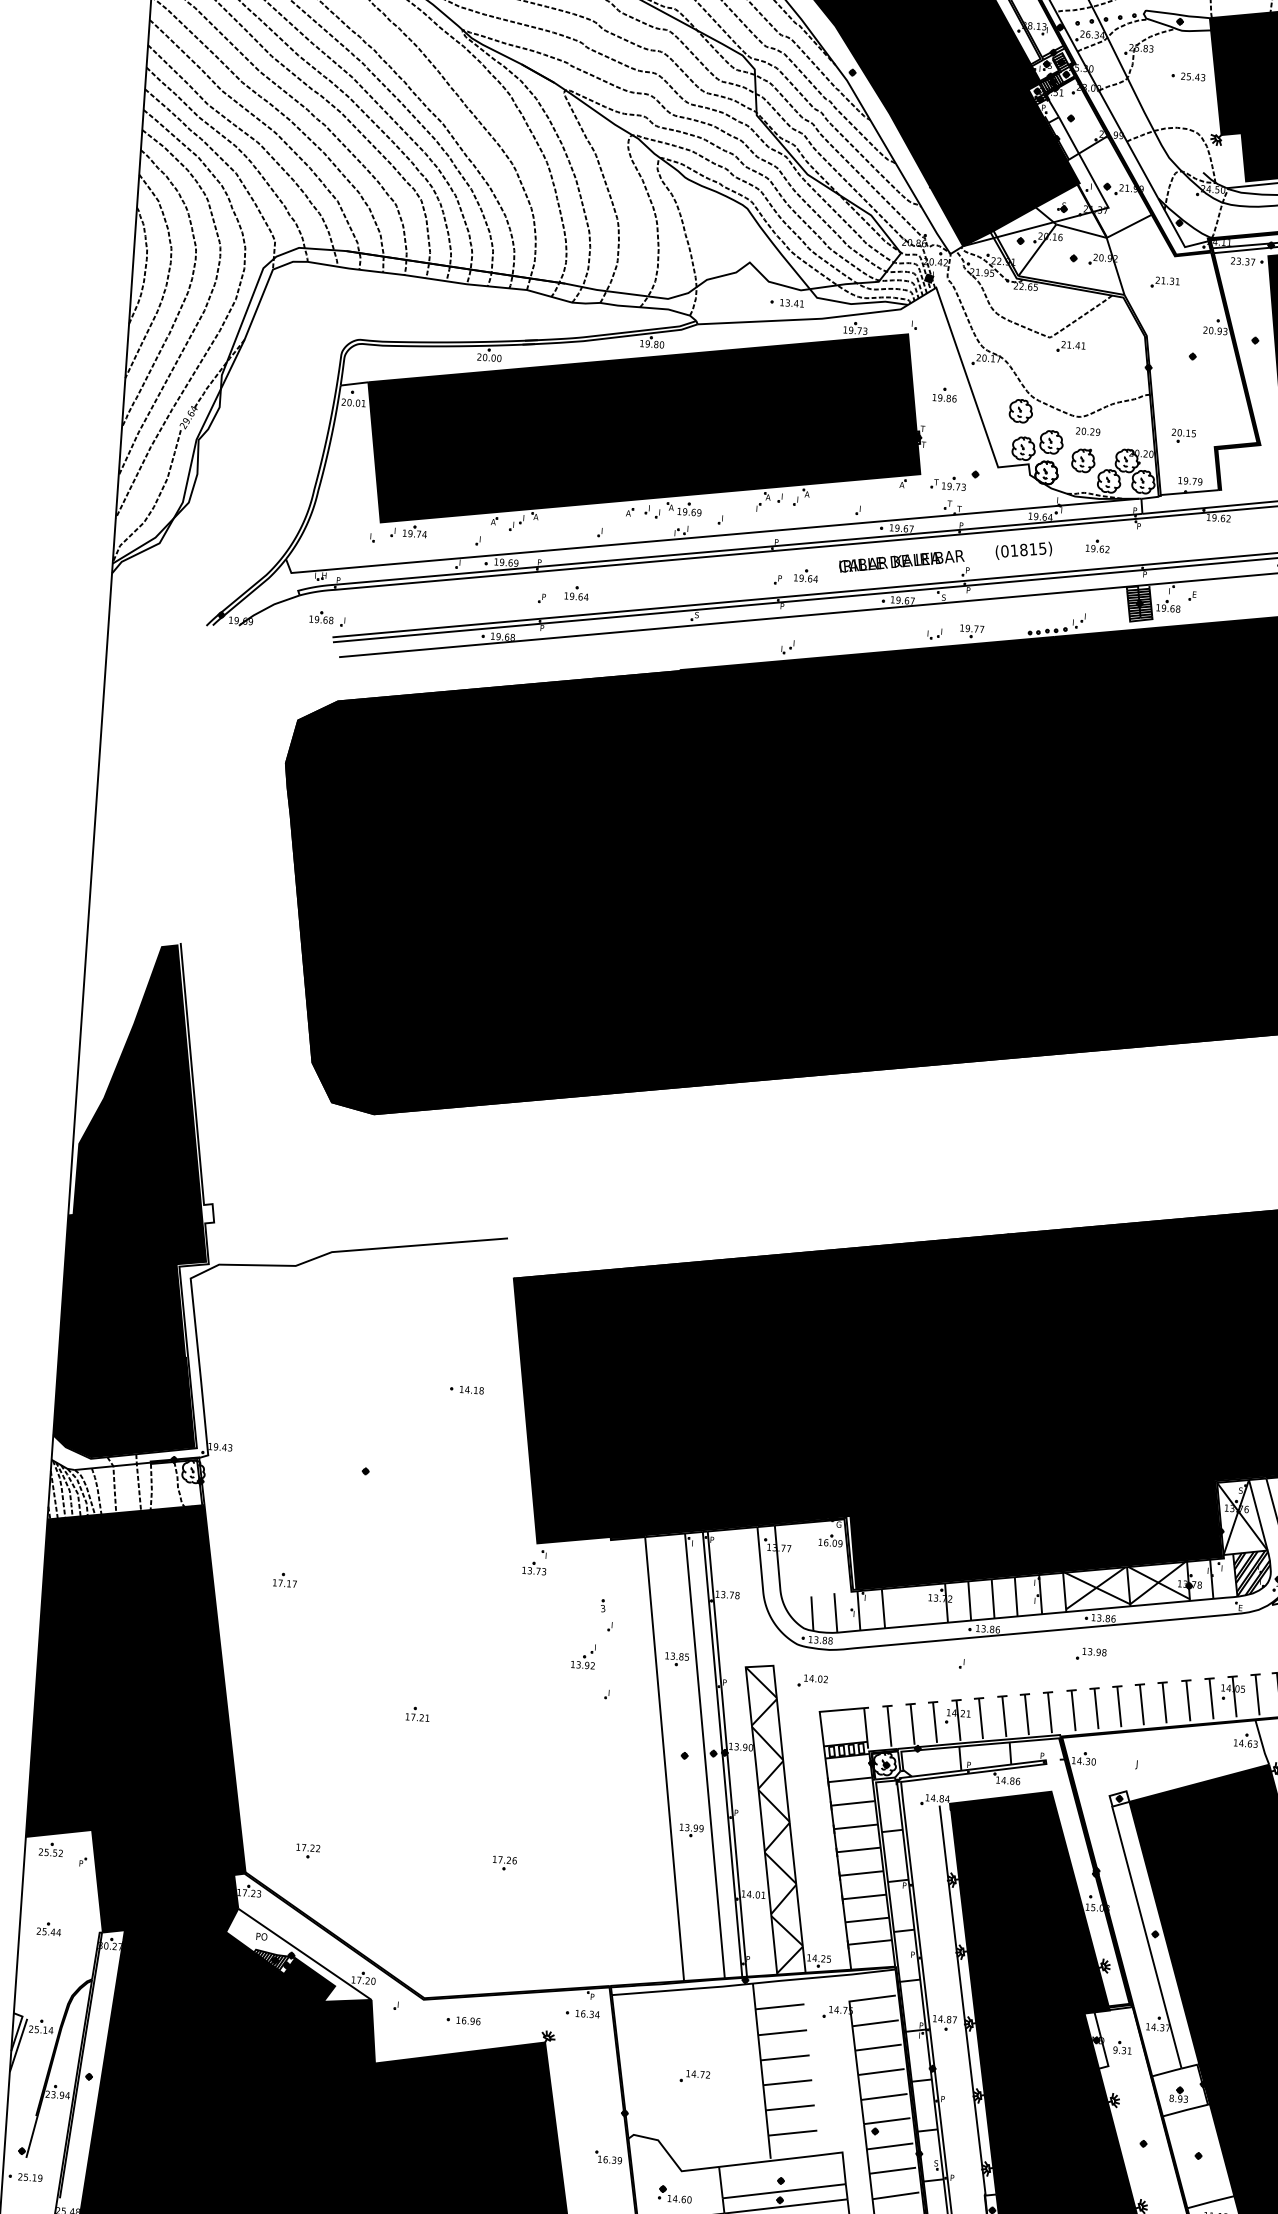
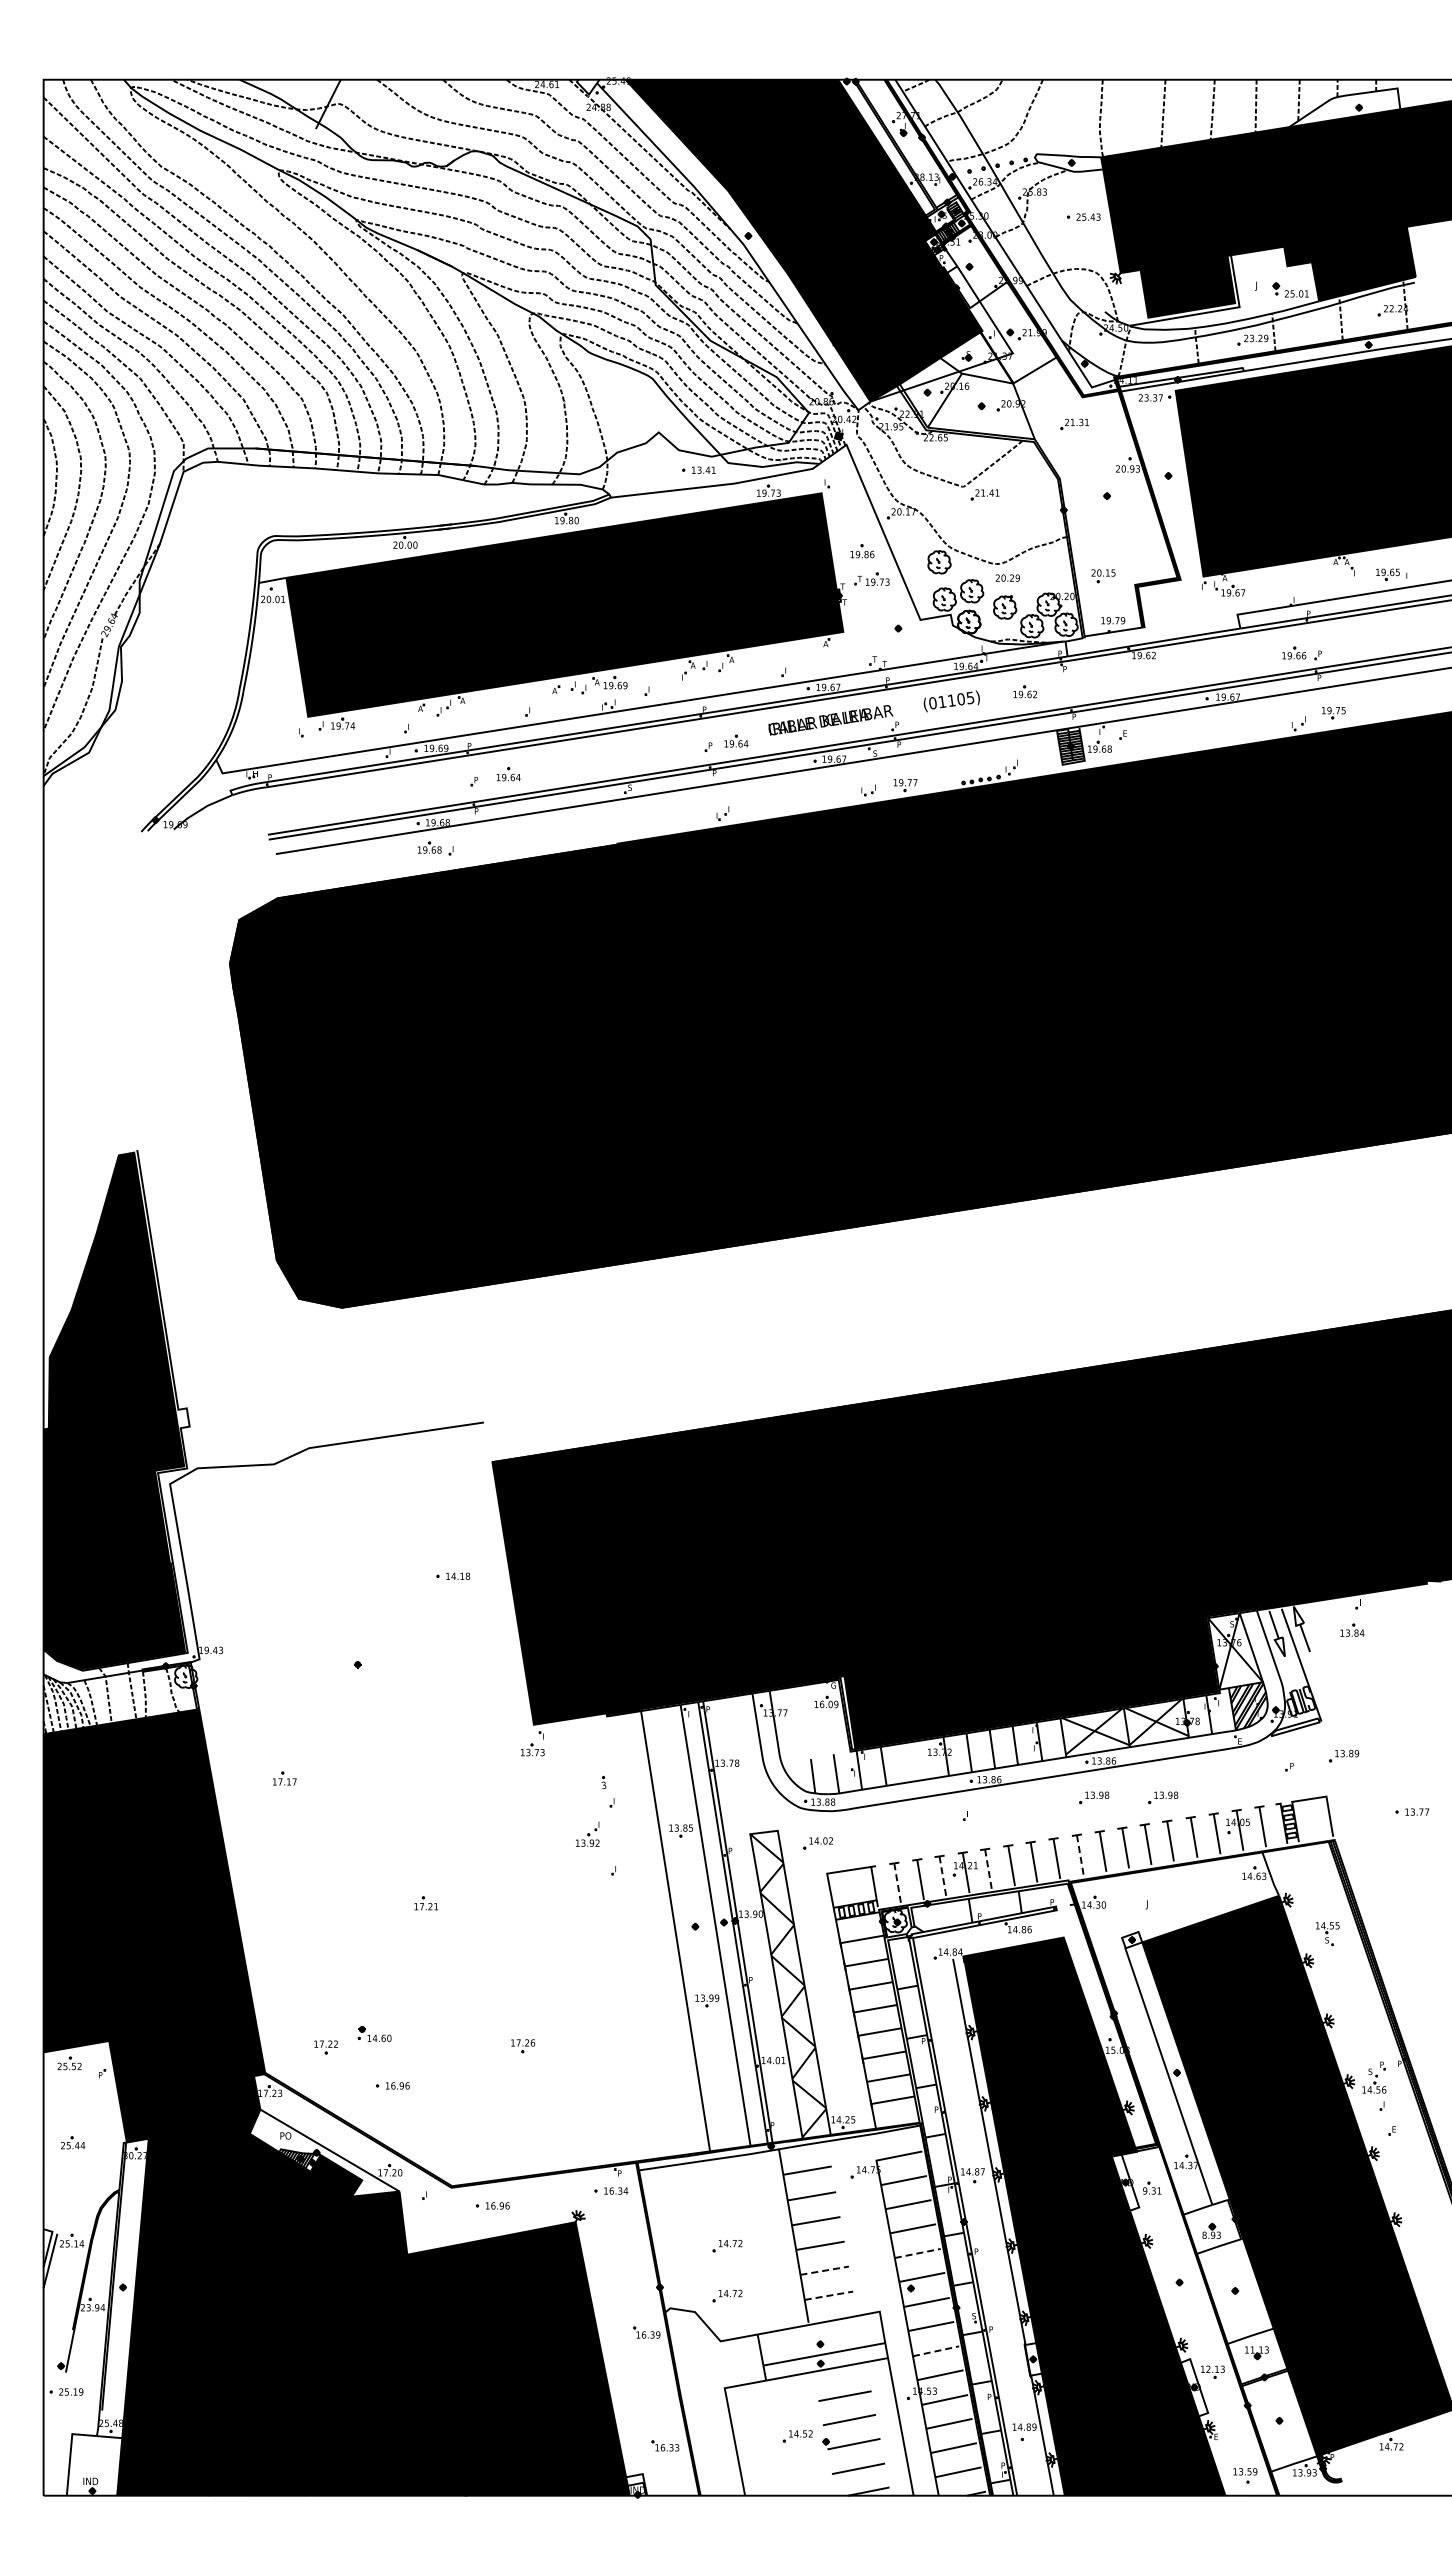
part: (948, 482) -> (871, 578), moved
text: (1028, 549) -> (956, 699), (01815) -> (01105)
part: (327, 618) -> (435, 848), moved
part: (1160, 1658) -> (1163, 1797), added
line: (1073, 1710) -> (1080, 1855), solid -> dashed
line: (980, 1719) -> (988, 1870), solid -> dashed
line: (935, 1723) -> (943, 1877), solid -> dashed
line: (889, 1726) -> (897, 1883), solid -> dashed
part: (371, 1893) -> (392, 2085), added
line: (885, 2097) -> (918, 2253), solid -> dashed
line: (790, 2107) -> (824, 2270), solid -> dashed
part: (691, 2125) -> (727, 2295), added
line: (792, 2132) -> (828, 2295), solid -> dashed
part: (674, 2194) -> (374, 2034), moved
line: (896, 2196) -> (936, 2351), solid -> dashed

